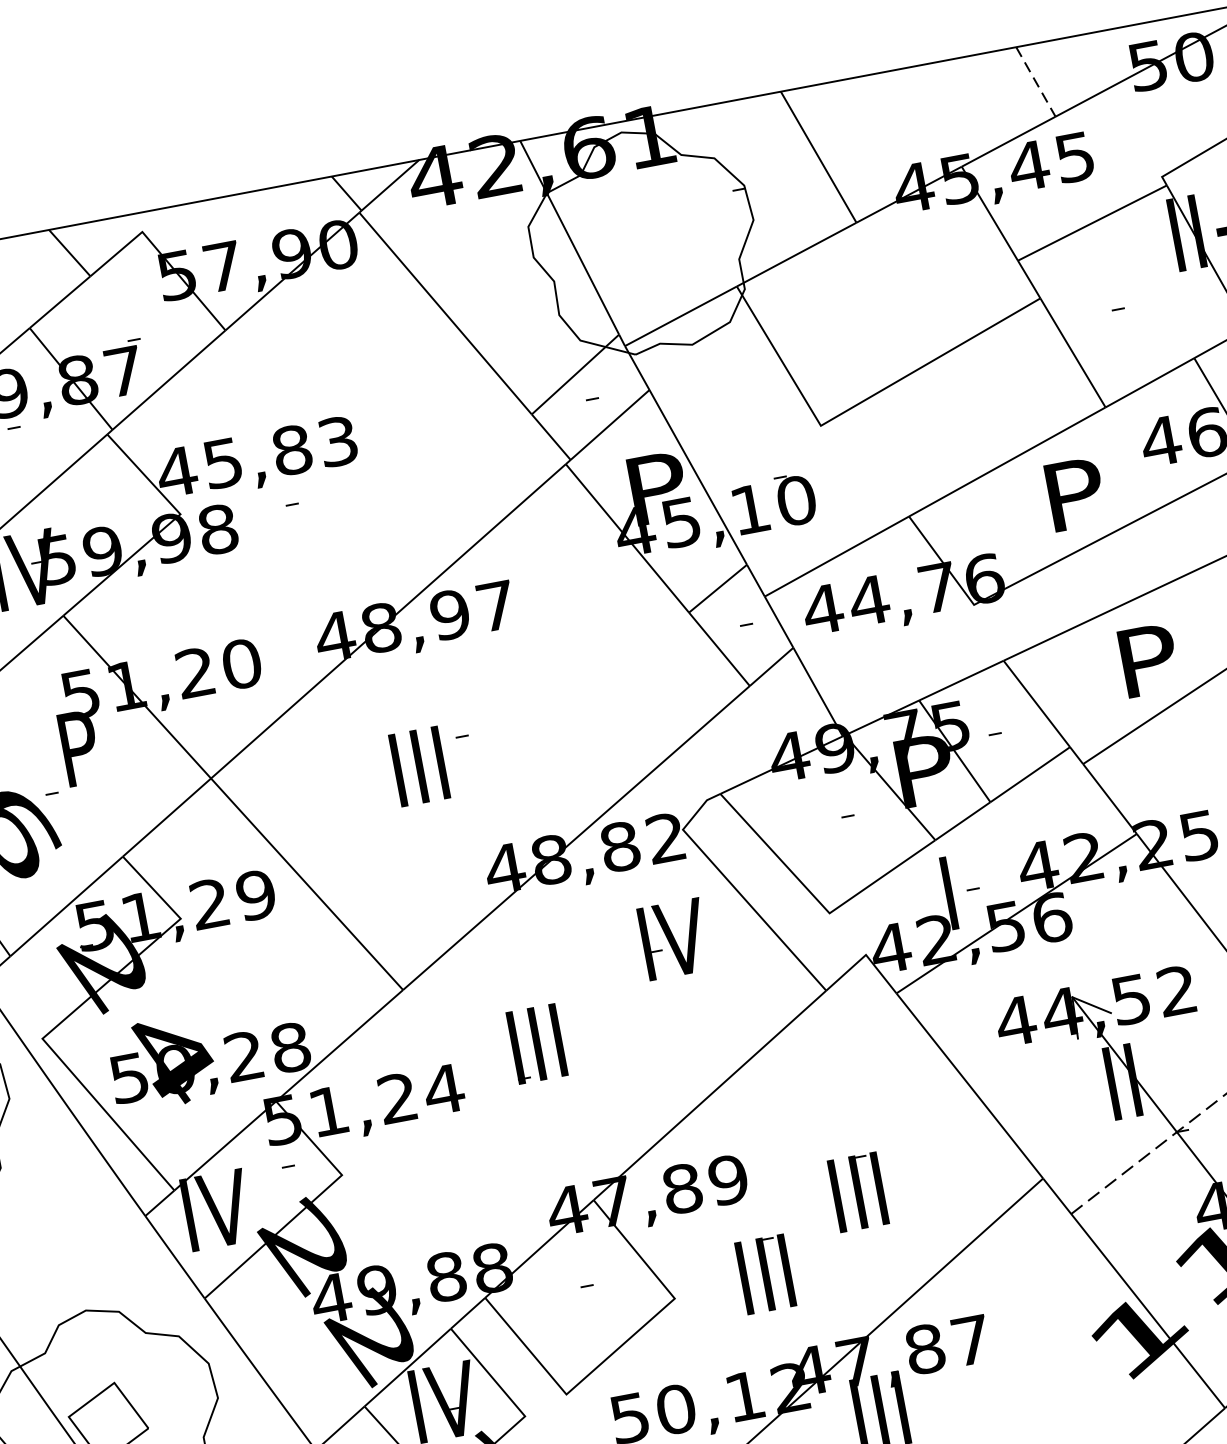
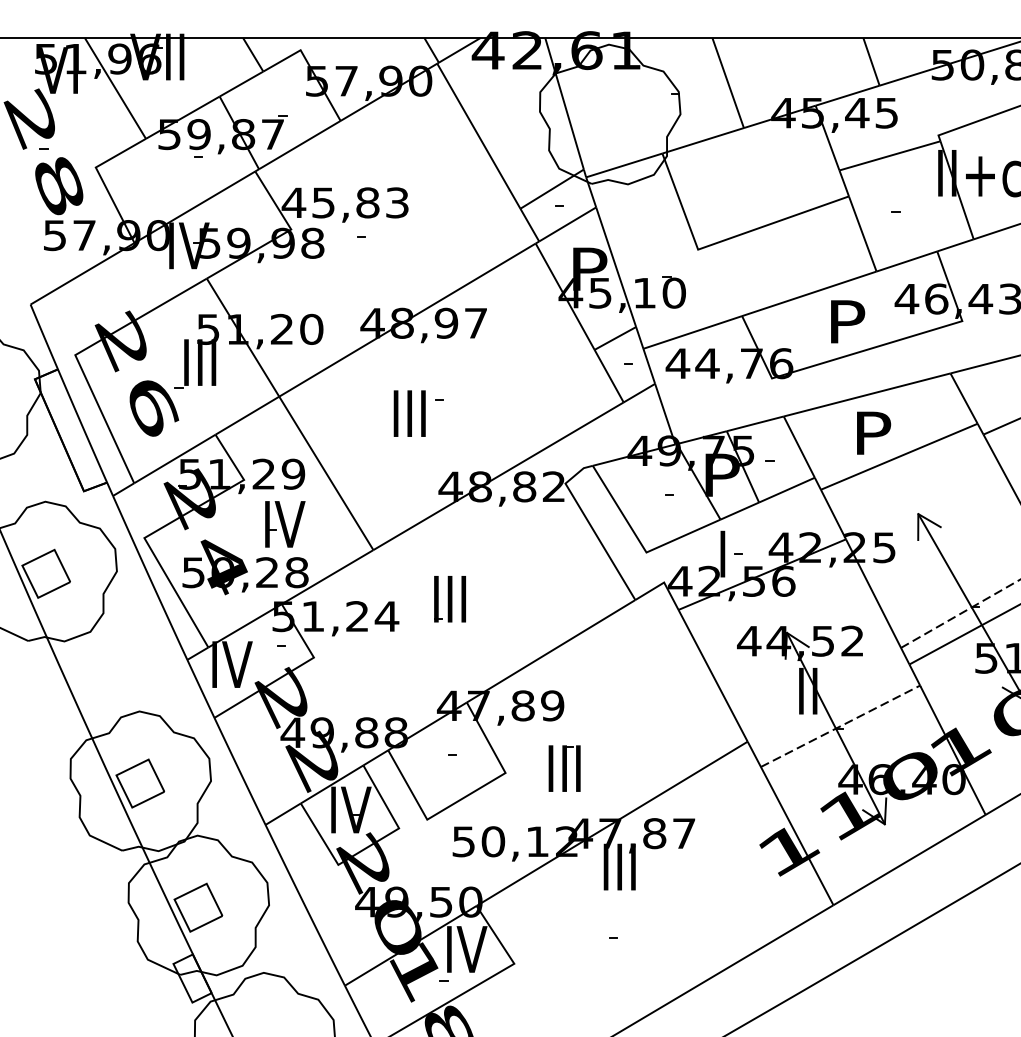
line: (1036, 82) -> (871, 62), dashed -> solid
text: (78, 748) -> (200, 362), P -> III
part: (674, 939) -> (285, 524), moved
part: (858, 1192) -> (631, 728), removed

